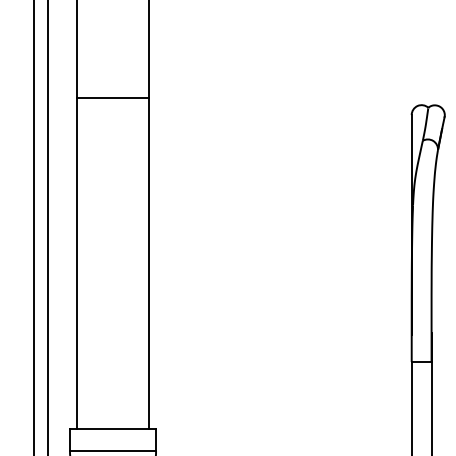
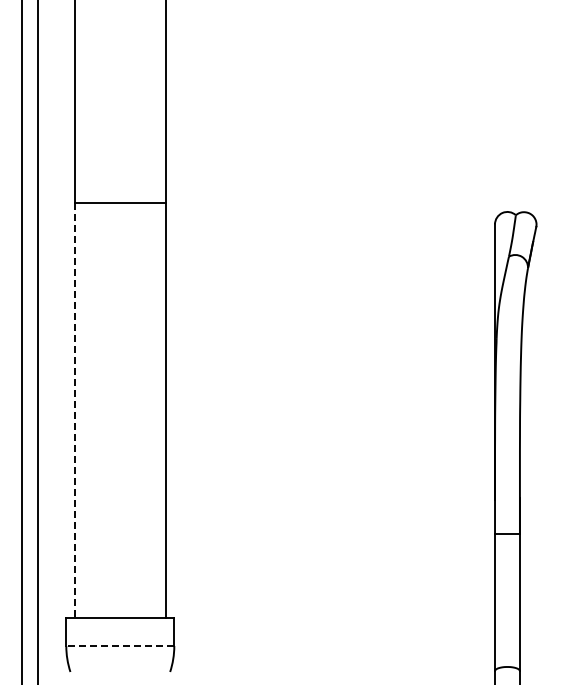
line: (76, 263) -> (74, 410), solid -> dashed
line: (112, 451) -> (119, 646), solid -> dashed

